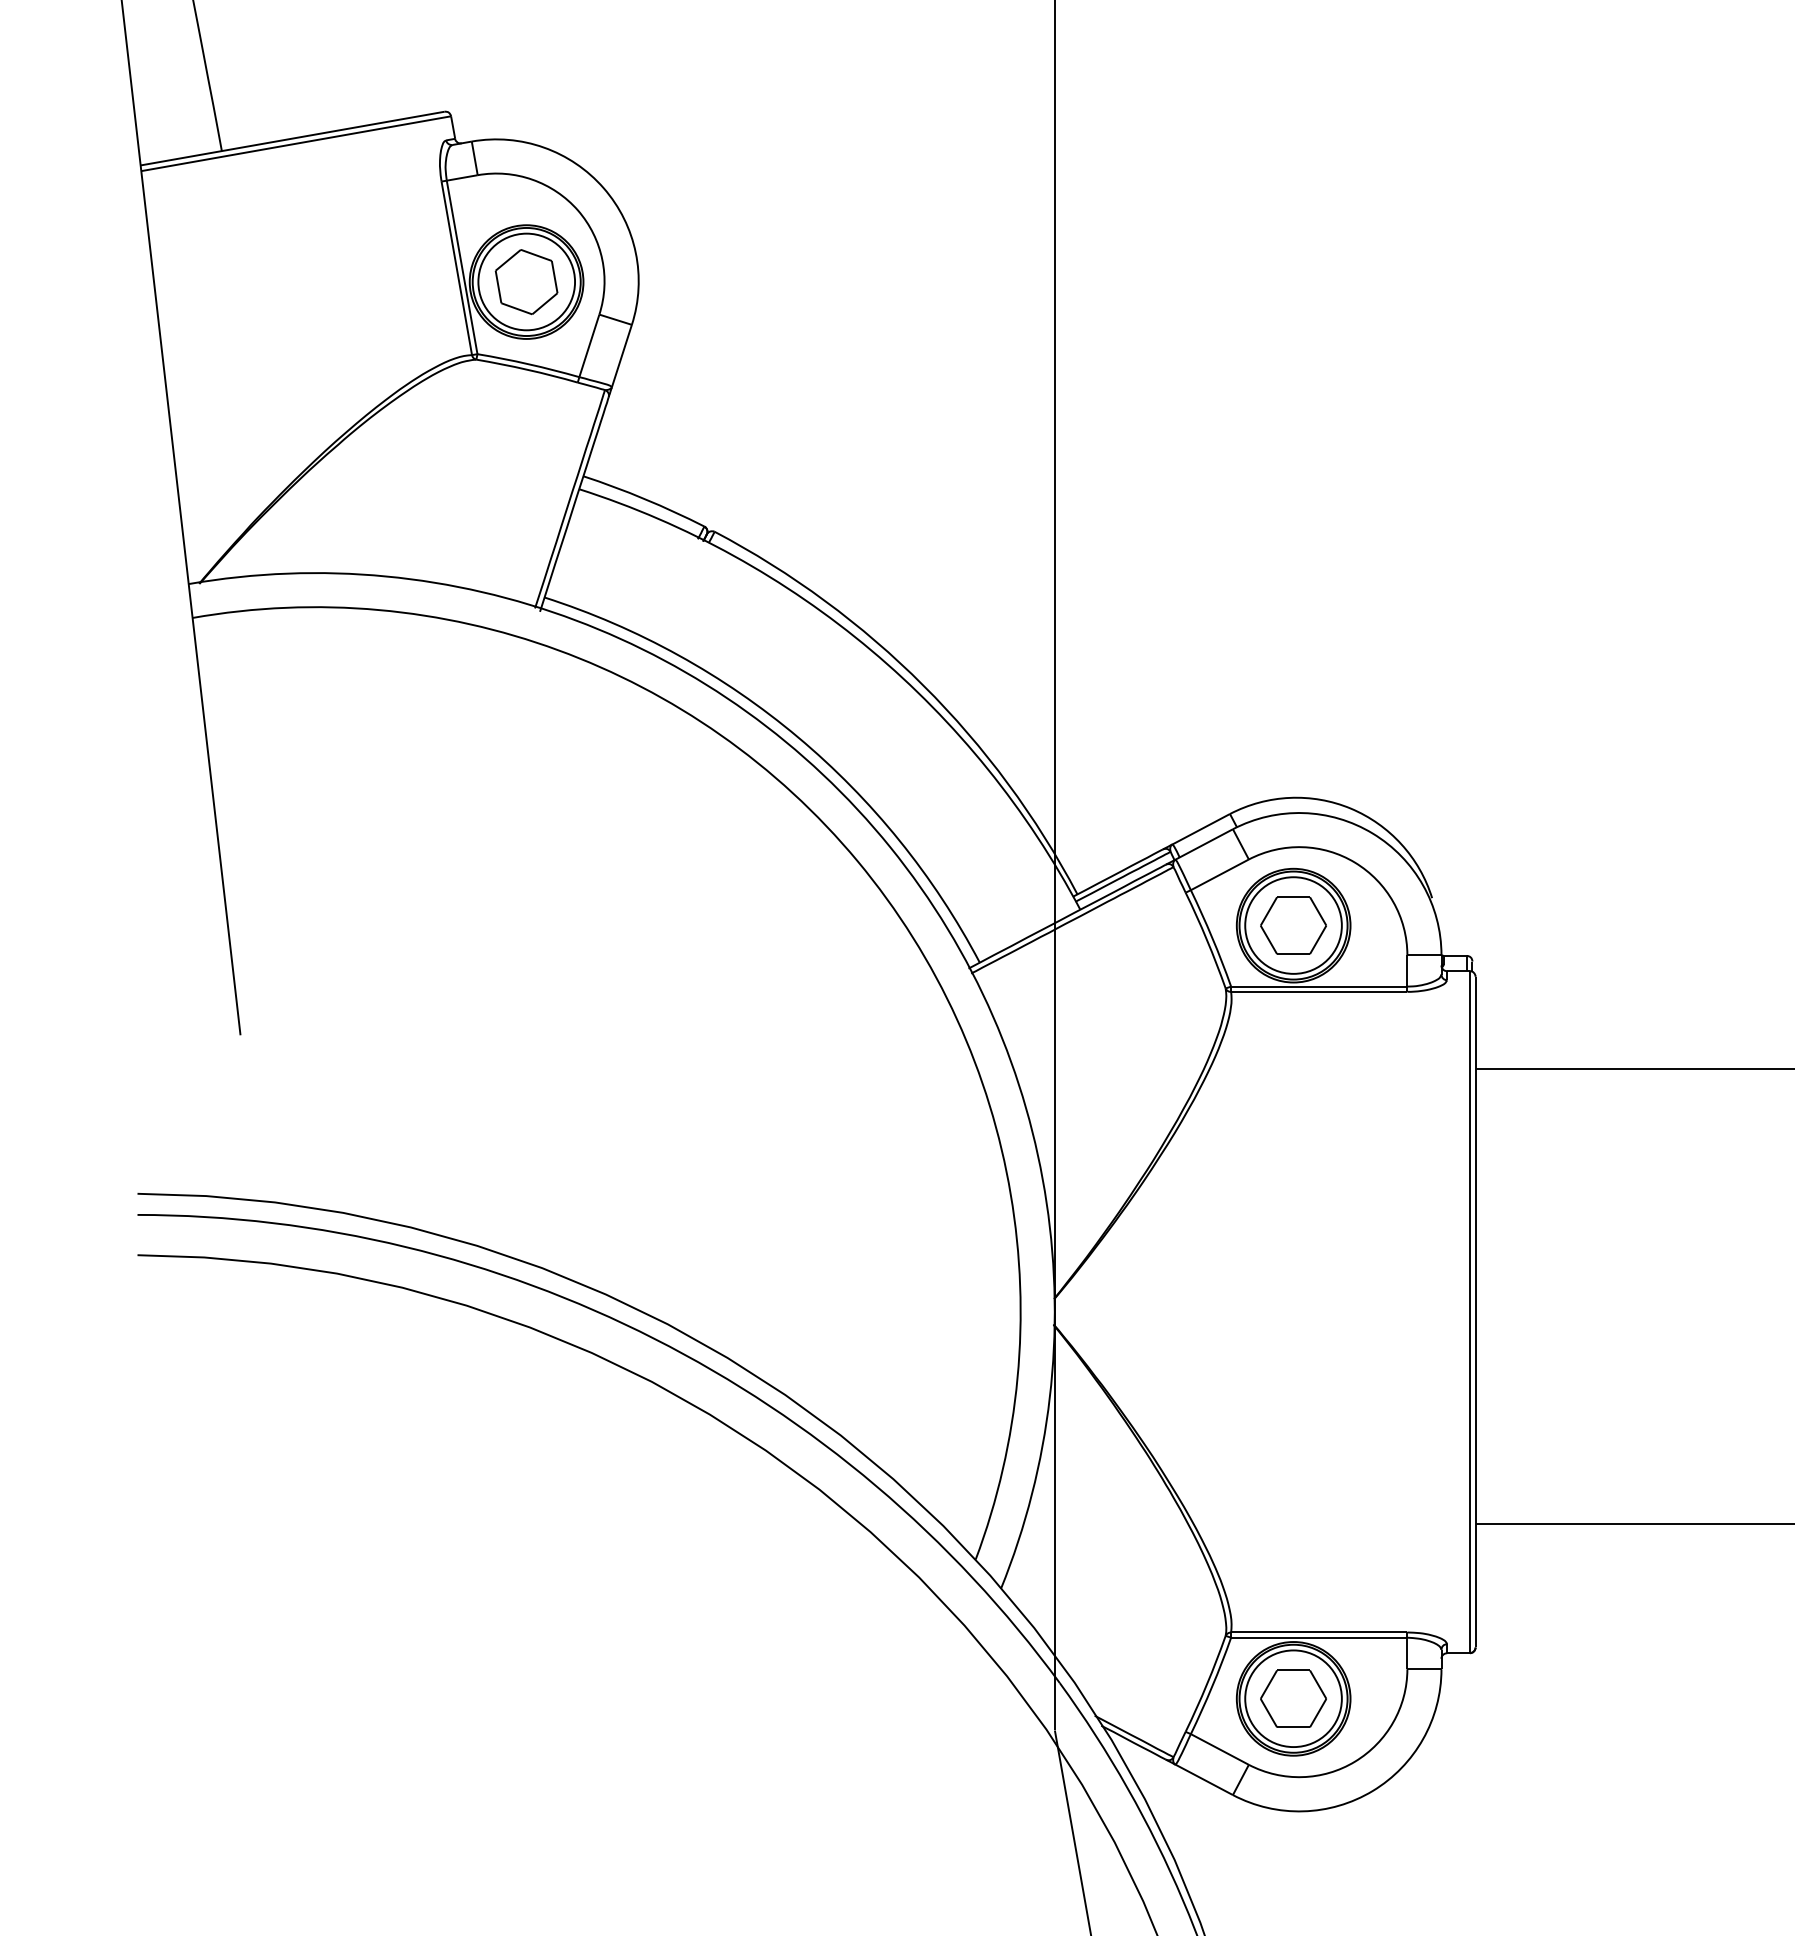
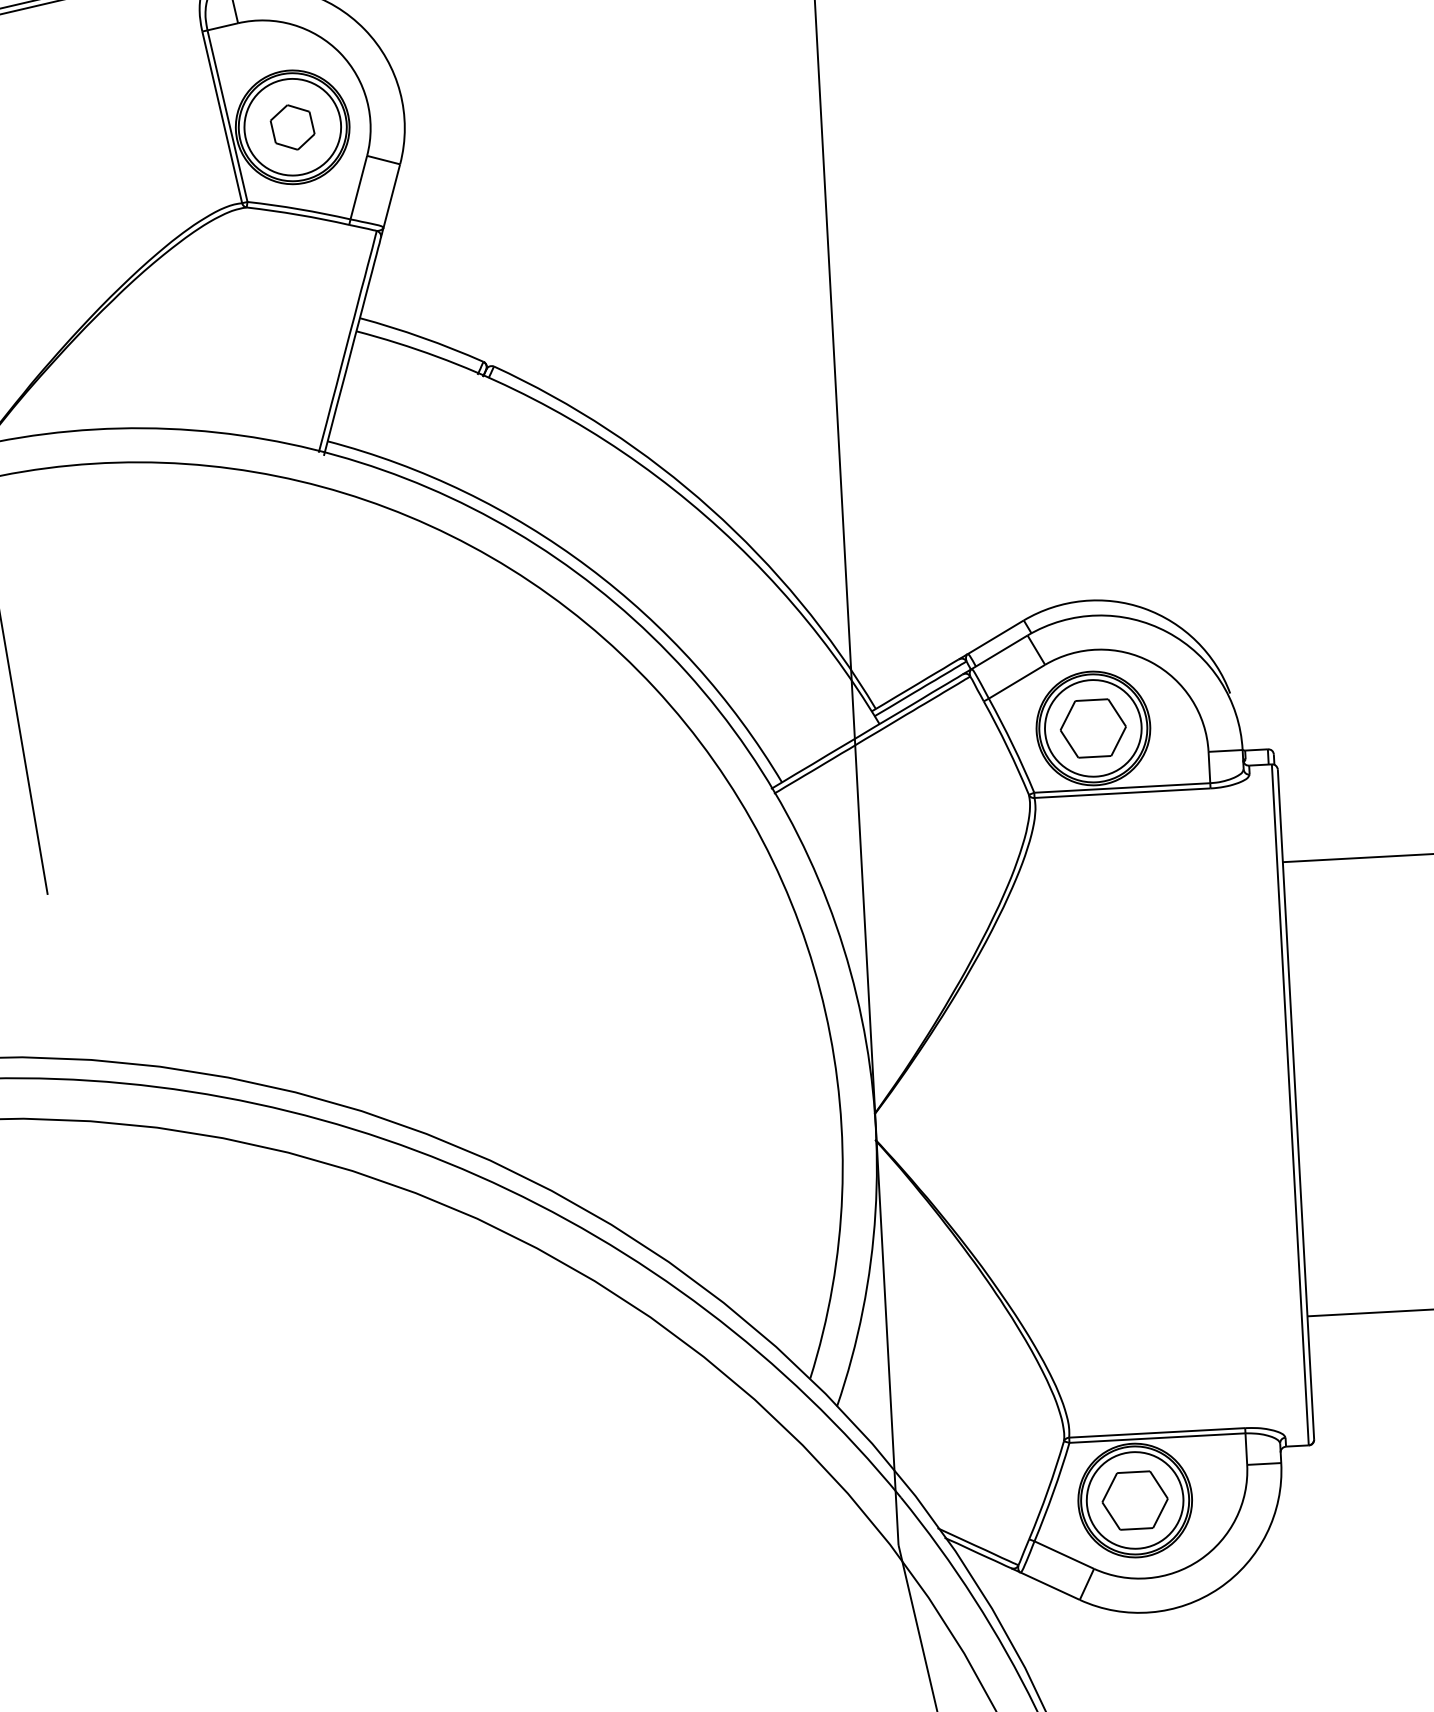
part: (526, 282) -> (292, 127), size x0.7

